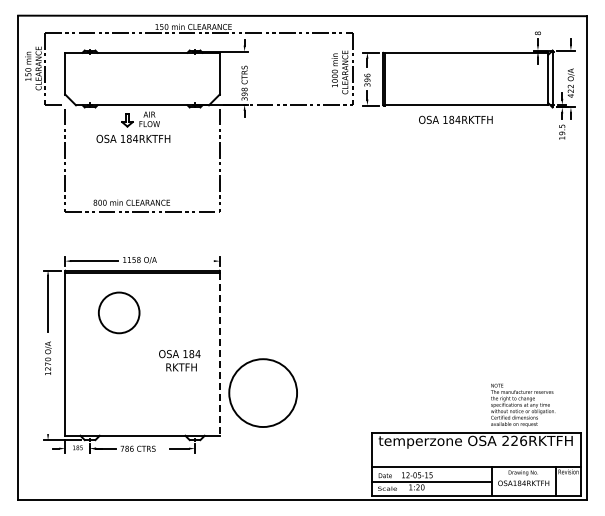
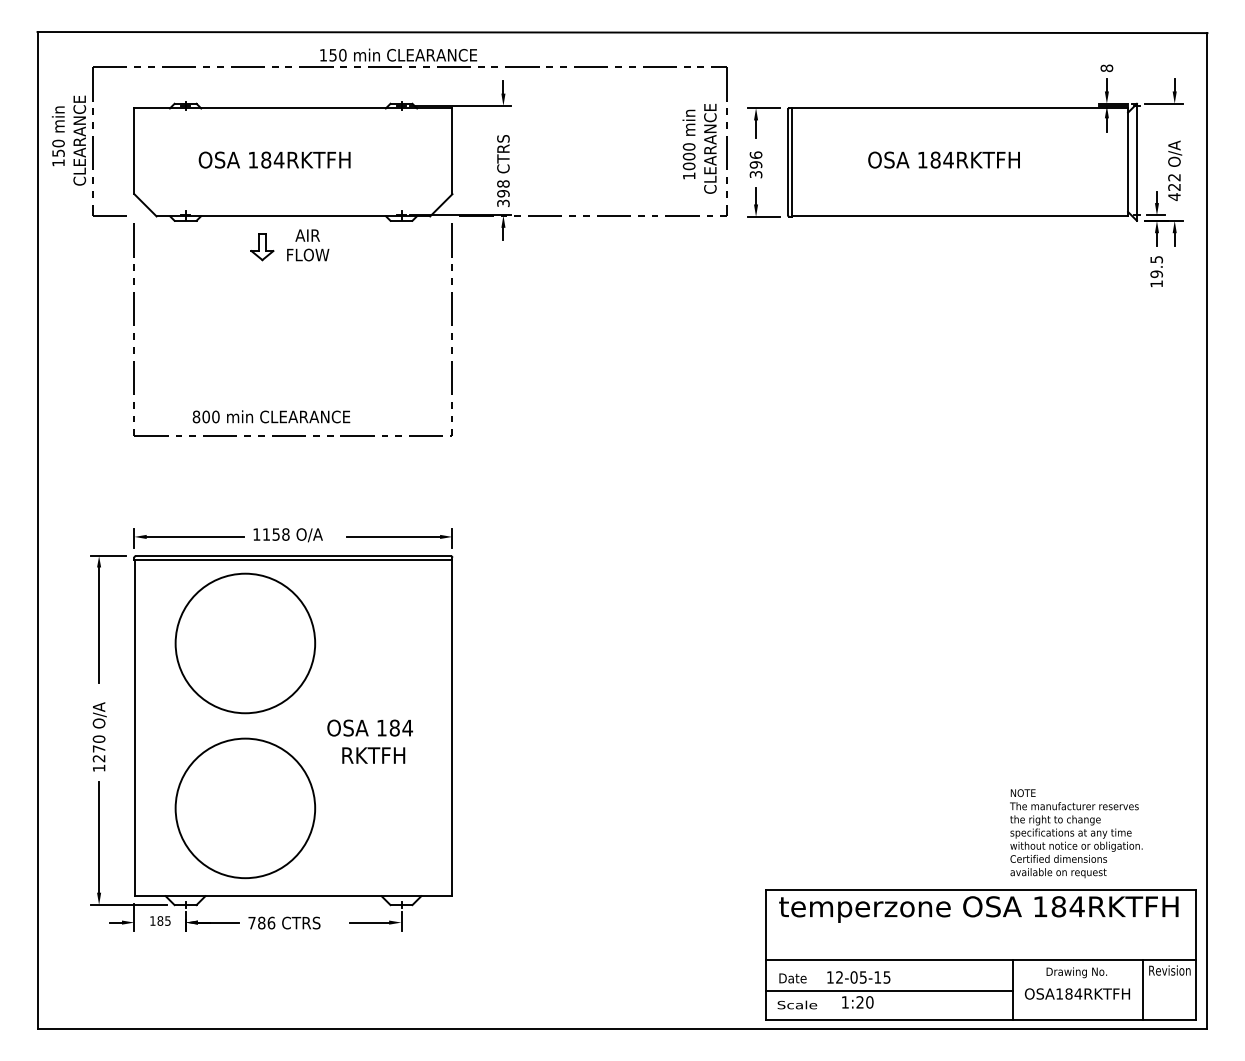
text: (455, 119) -> (943, 159), moved
text: (133, 138) -> (274, 159), moved
line: (190, 261) -> (392, 537), added
circle: (119, 312) -> (246, 642), size x1.67
line: (219, 354) -> (451, 729), dashed -> solid
circle: (262, 392) -> (243, 807), moved
line: (48, 407) -> (99, 838), added
text: (514, 440) -> (1058, 905), 226RKTFH -> 184RKTFH

